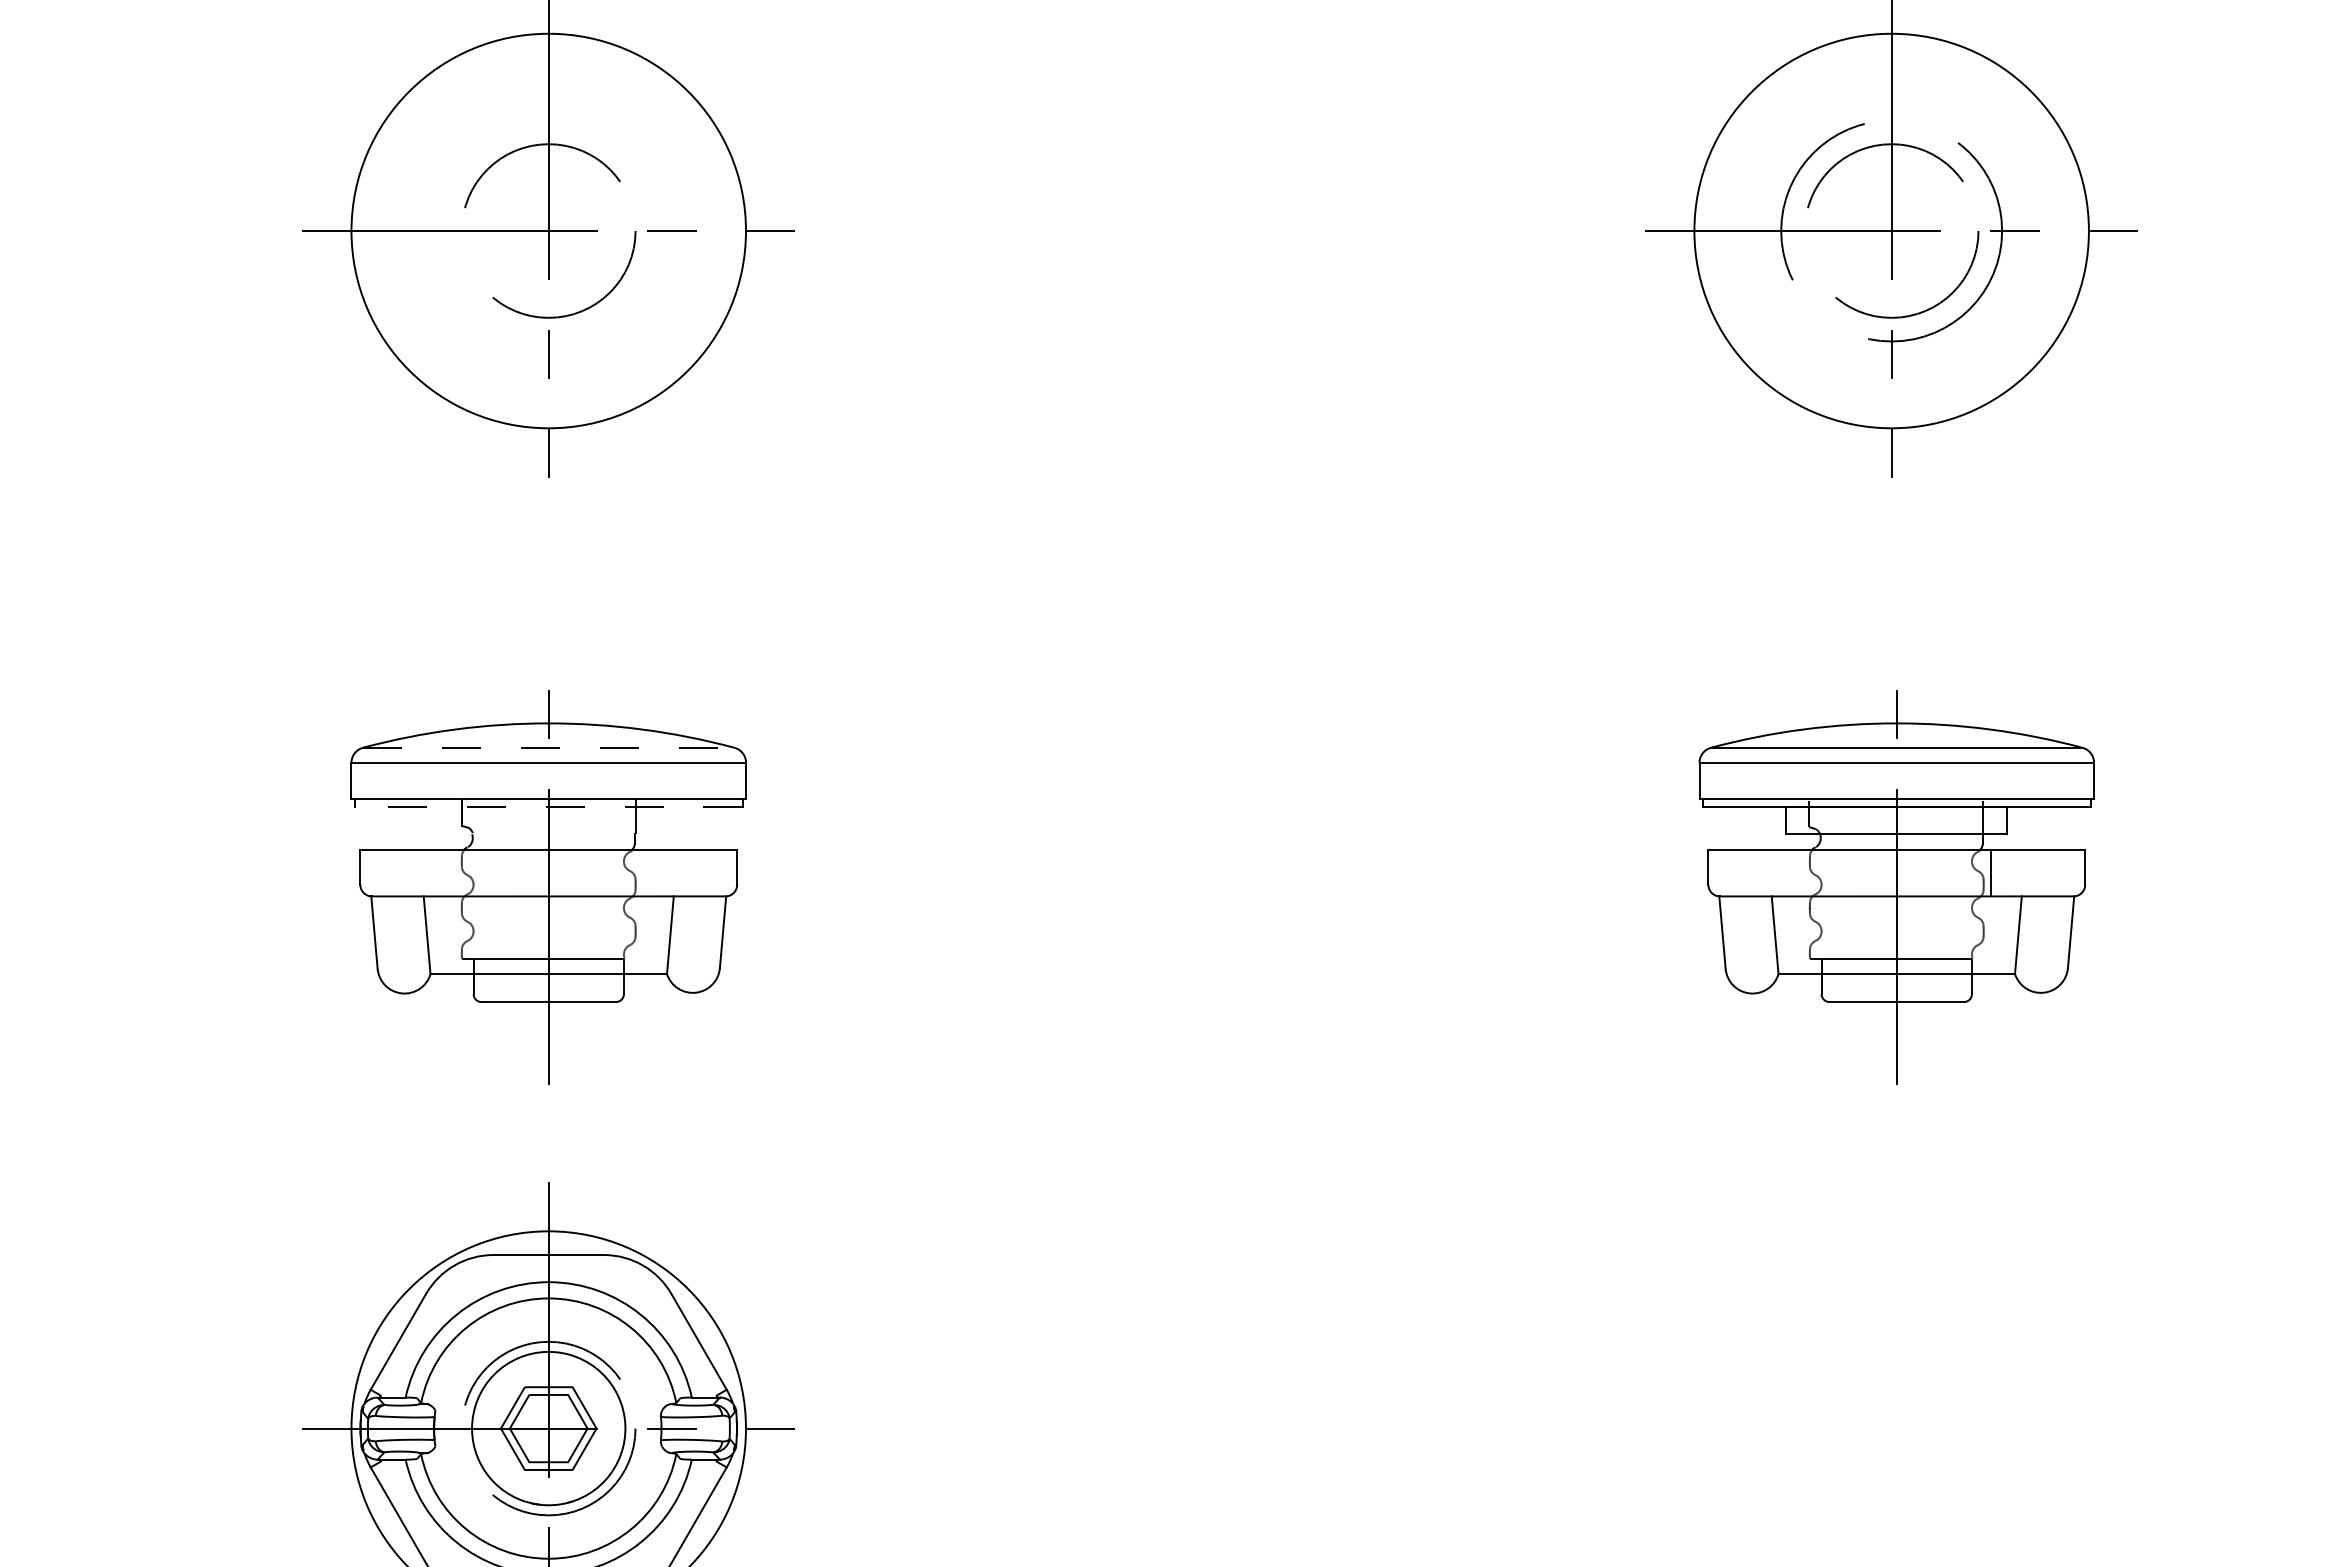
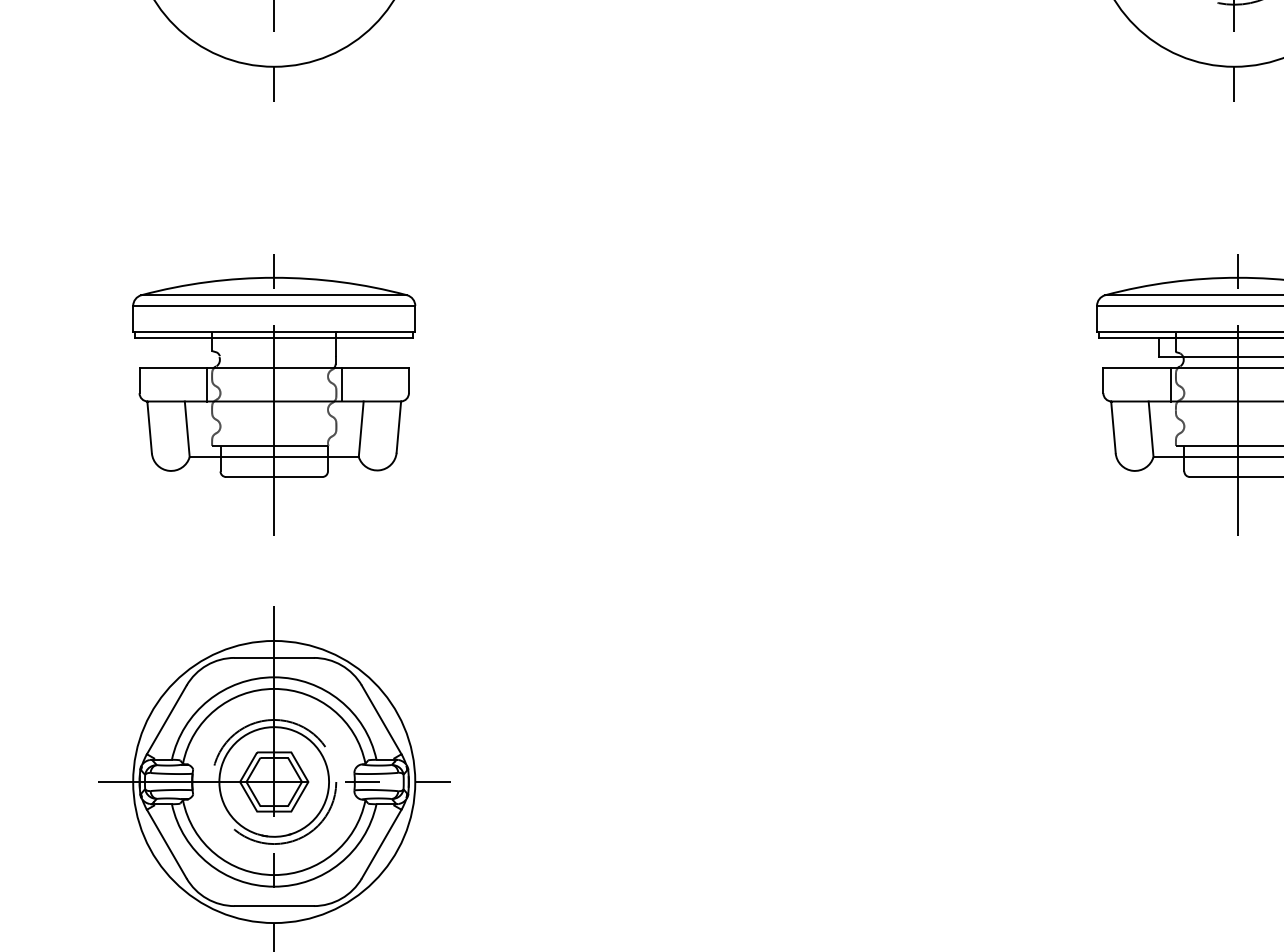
line: (548, 747) -> (274, 295), dashed -> solid
line: (548, 807) -> (274, 337), dashed -> solid
line: (454, 872) -> (206, 384), added
line: (642, 872) -> (341, 384), added
line: (1802, 872) -> (1170, 384), added

